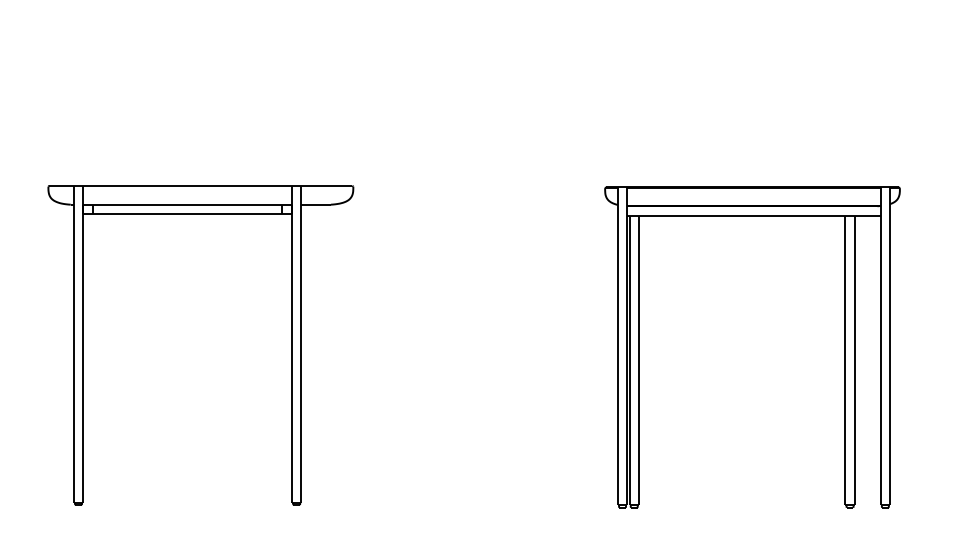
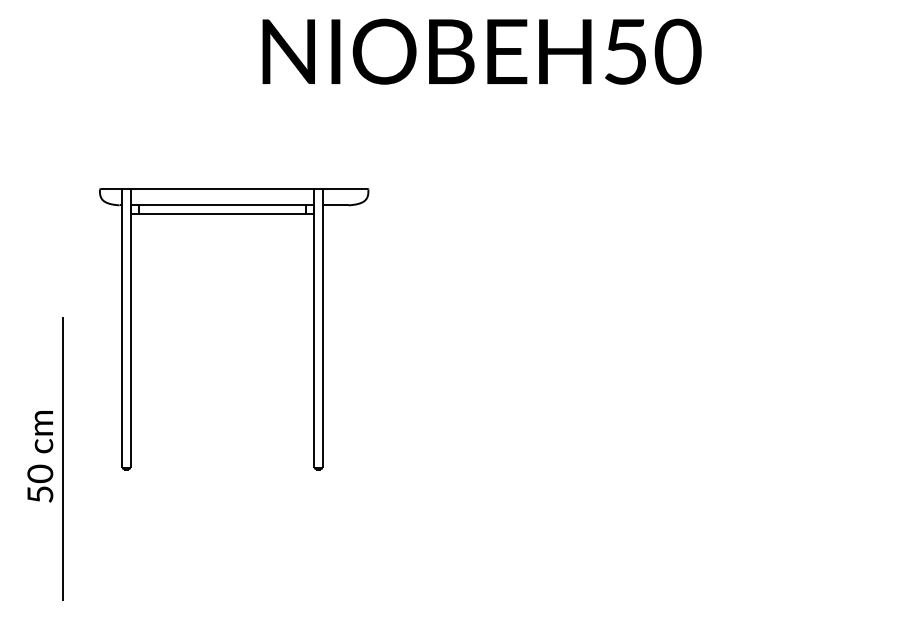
part: (290, 345) -> (313, 329), moved
part: (845, 346) -> (834, 461), removed

